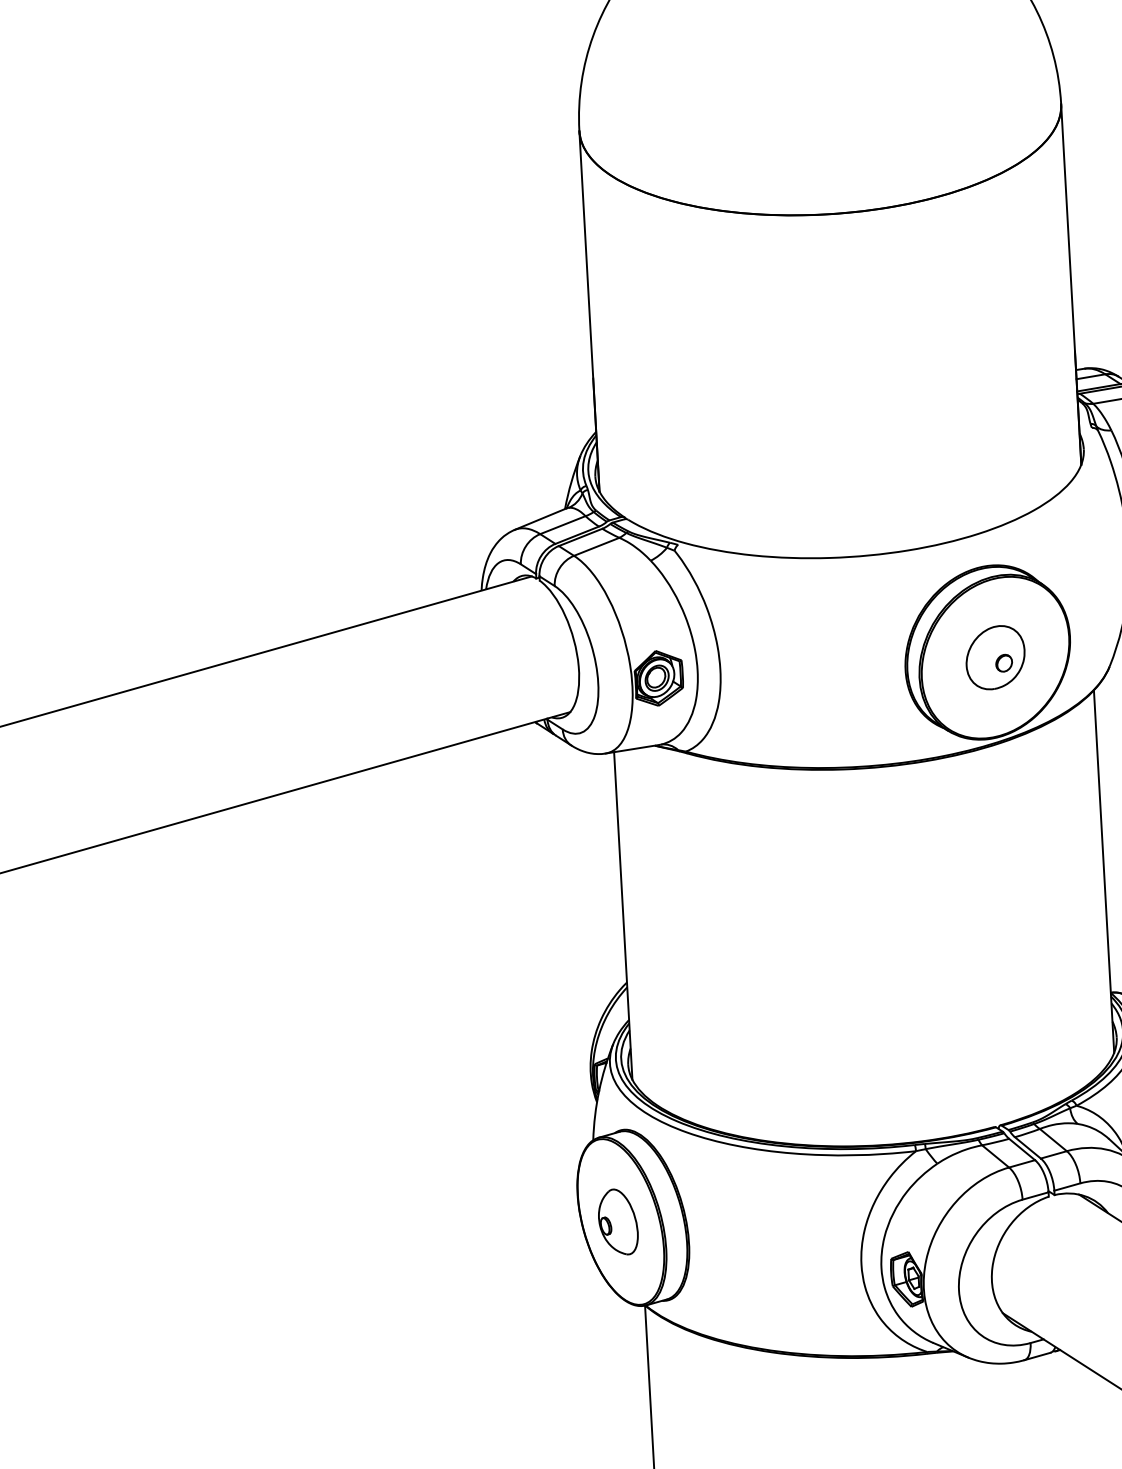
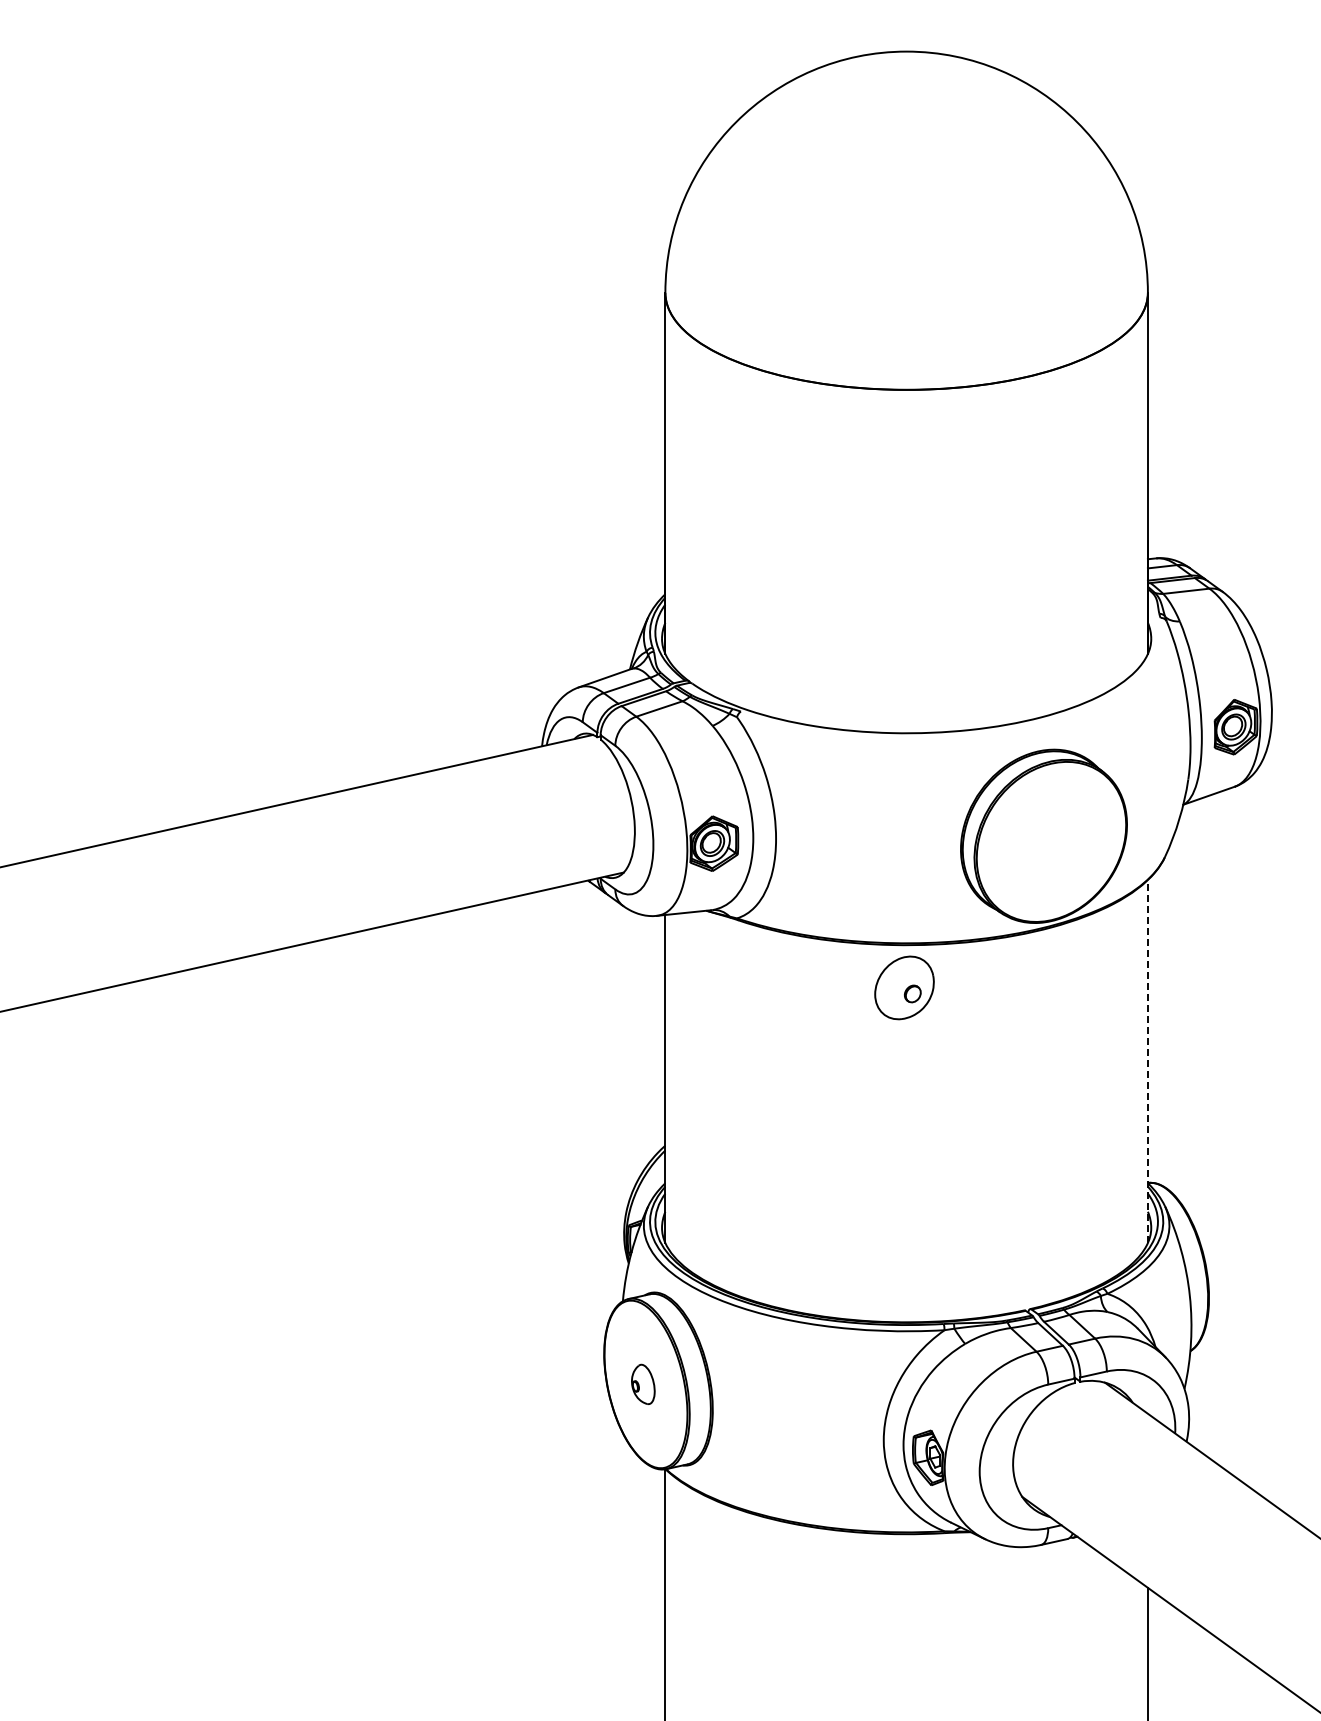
part: (995, 657) -> (904, 987), moved
line: (1103, 871) -> (1147, 1061), solid -> dashed
part: (618, 1222) -> (643, 1384), size x0.6

